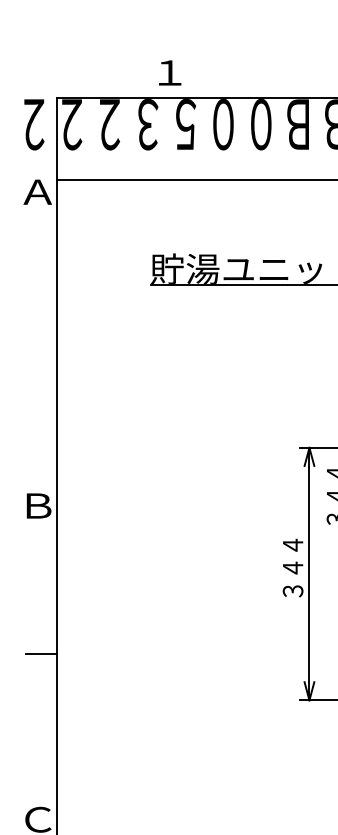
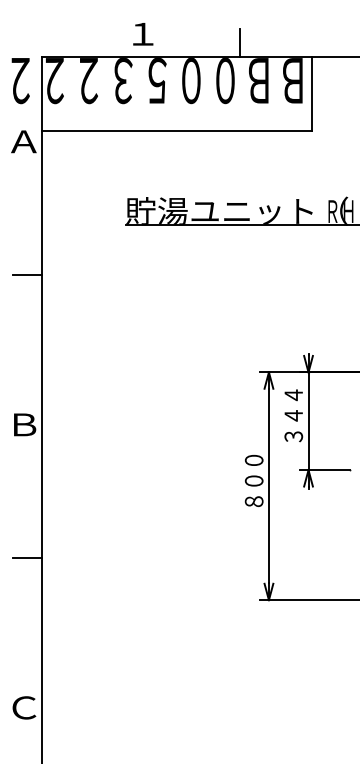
line: (276, 82) -> (239, 42), added
line: (41, 339) -> (27, 274), added
text: (292, 567) -> (253, 480), ３４４ -> ８００

